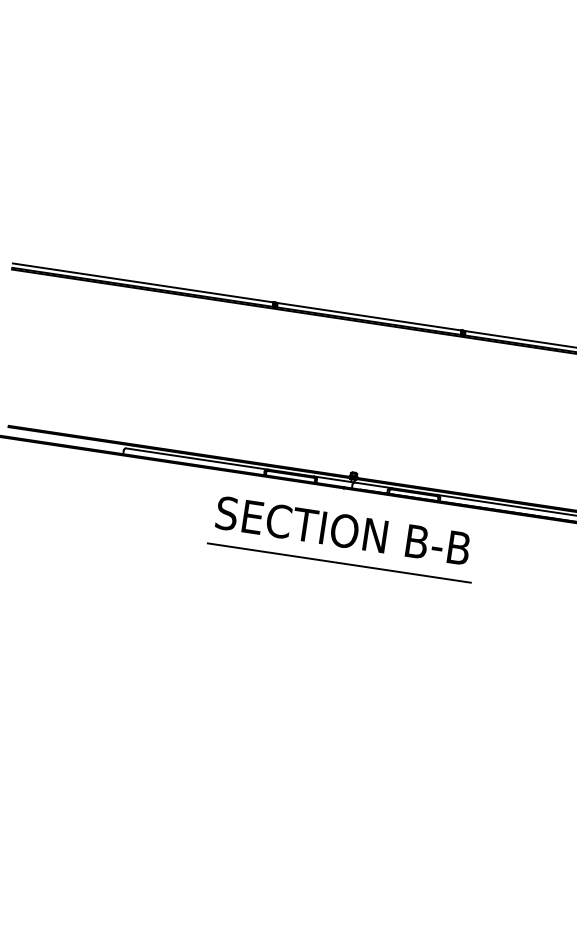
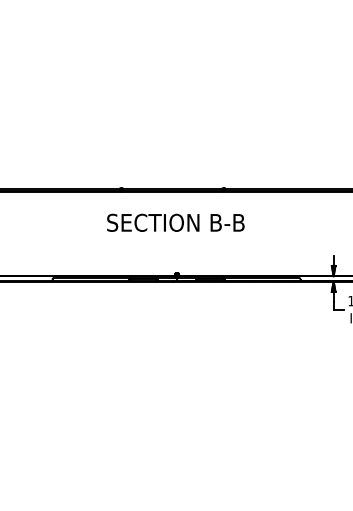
text: (342, 530) -> (175, 222), moved
line: (339, 563) -> (176, 322), removed

